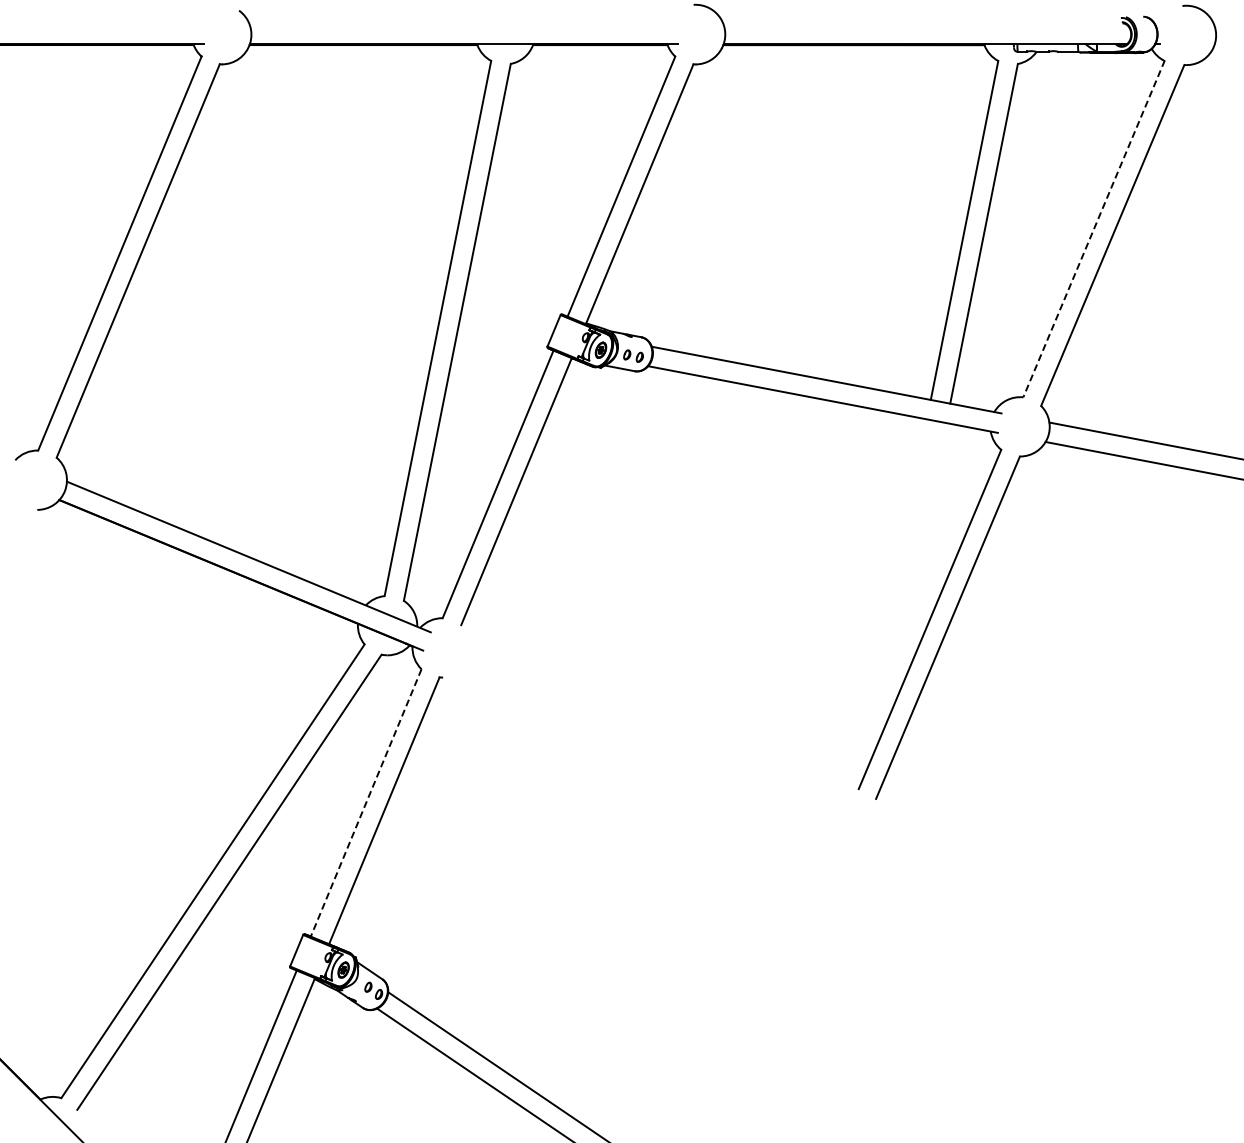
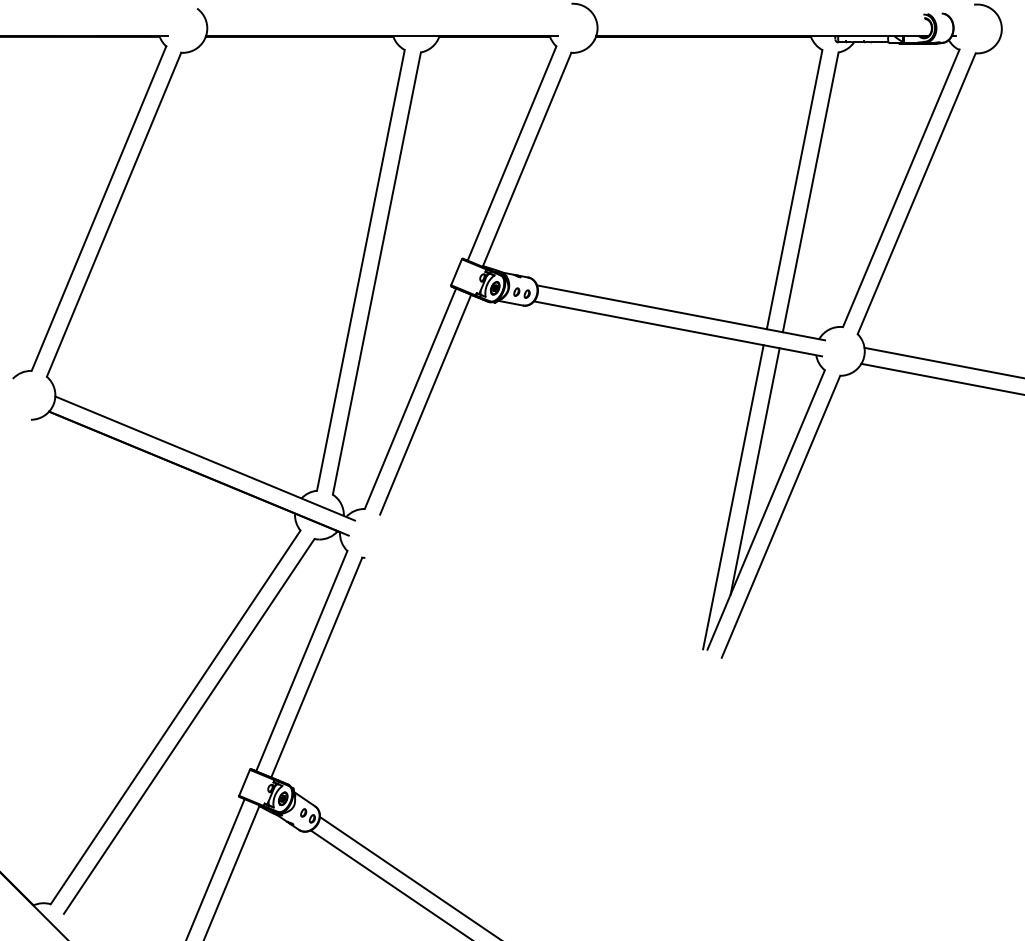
line: (1094, 228) -> (901, 188), dashed -> solid
line: (916, 572) -> (755, 471), added
line: (889, 603) -> (732, 496), added
line: (366, 803) -> (302, 661), dashed -> solid

